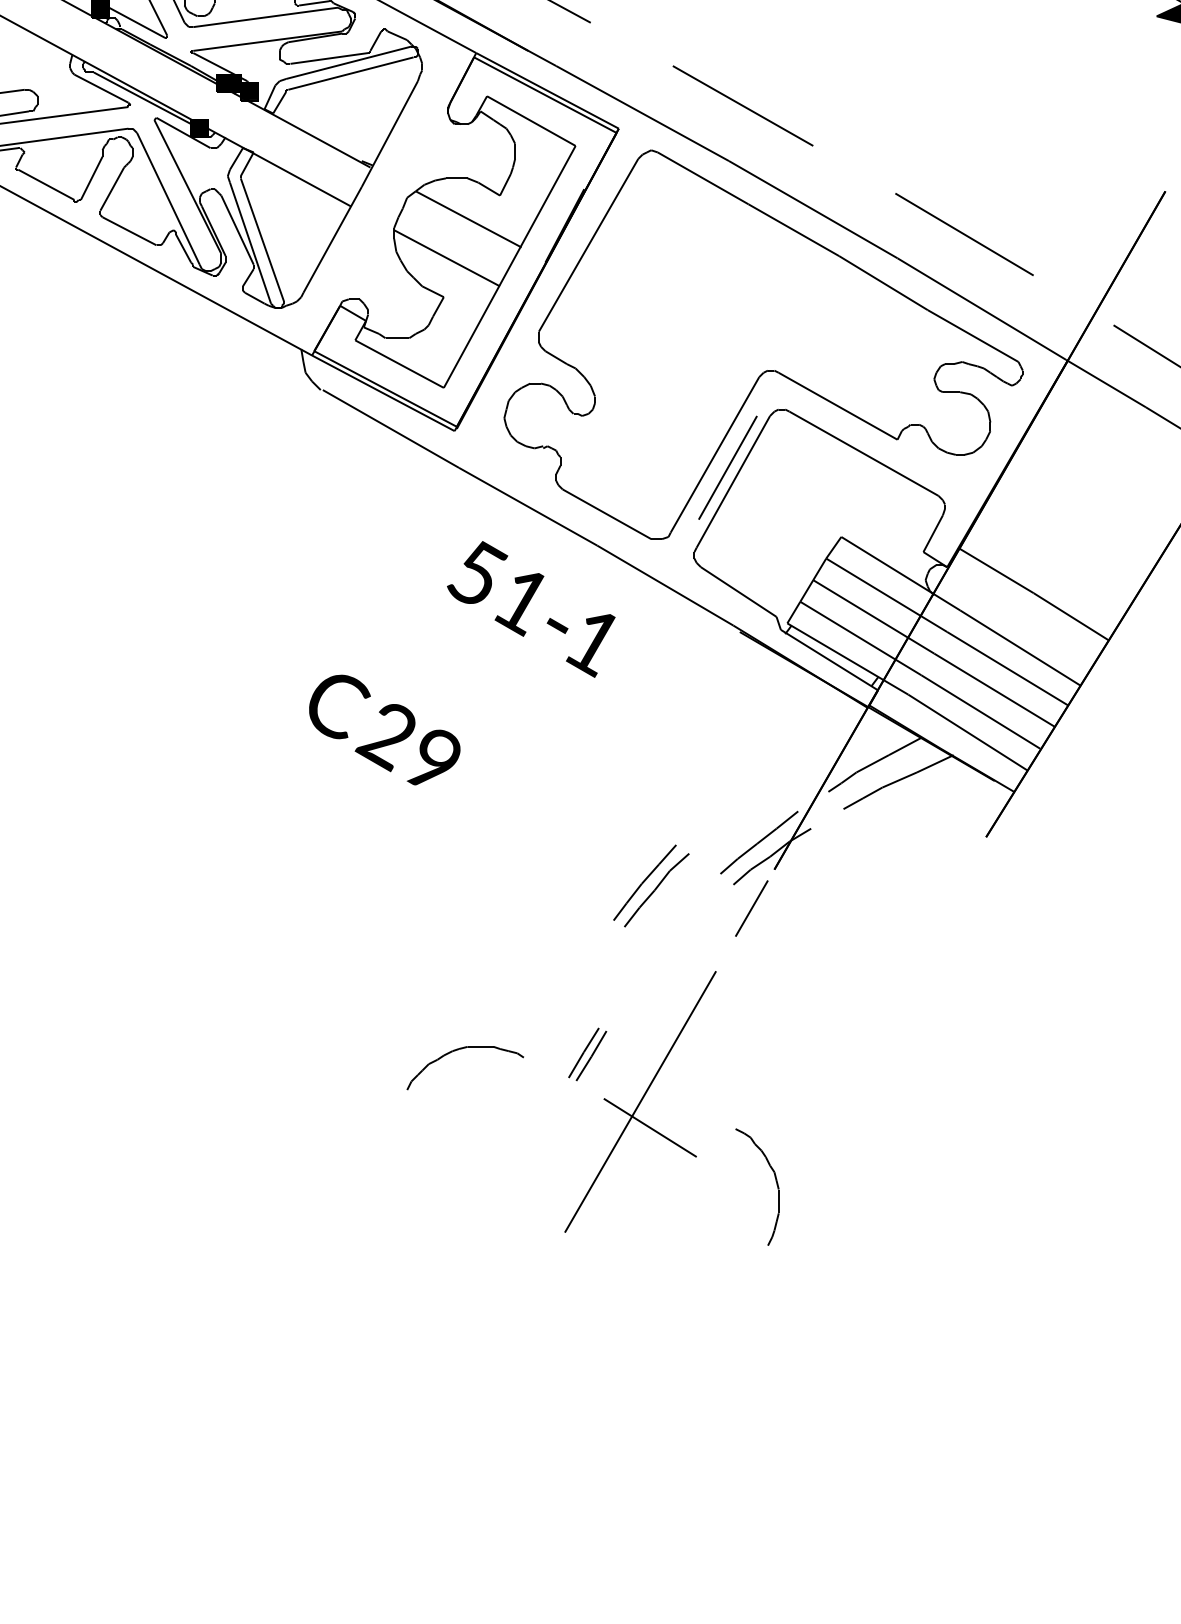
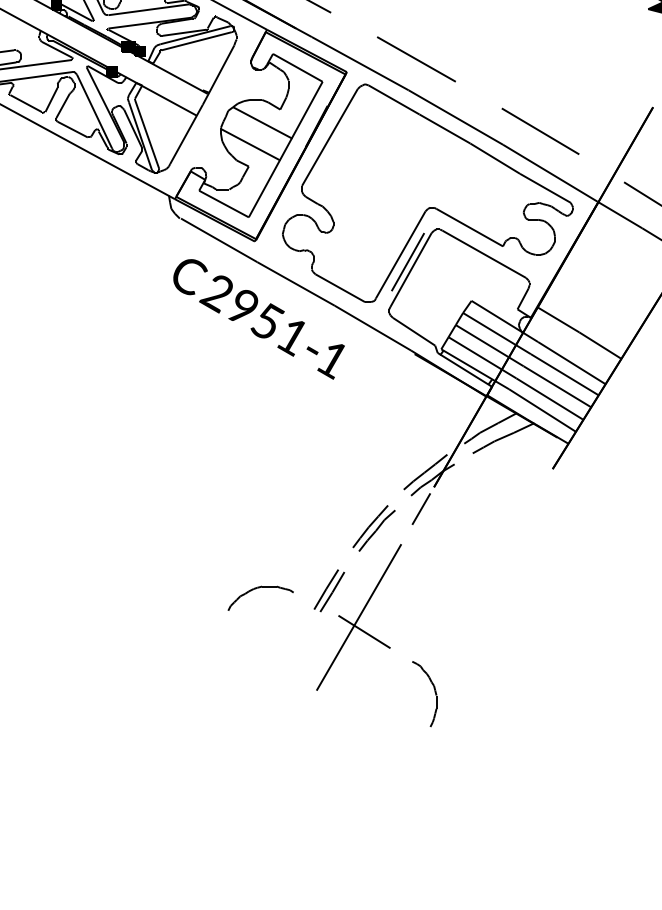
text: (384, 729) -> (215, 289), moved
part: (650, 886) -> (373, 528), moved
part: (587, 1053) -> (329, 590), size x1.43
part: (775, 1184) -> (434, 692), moved

